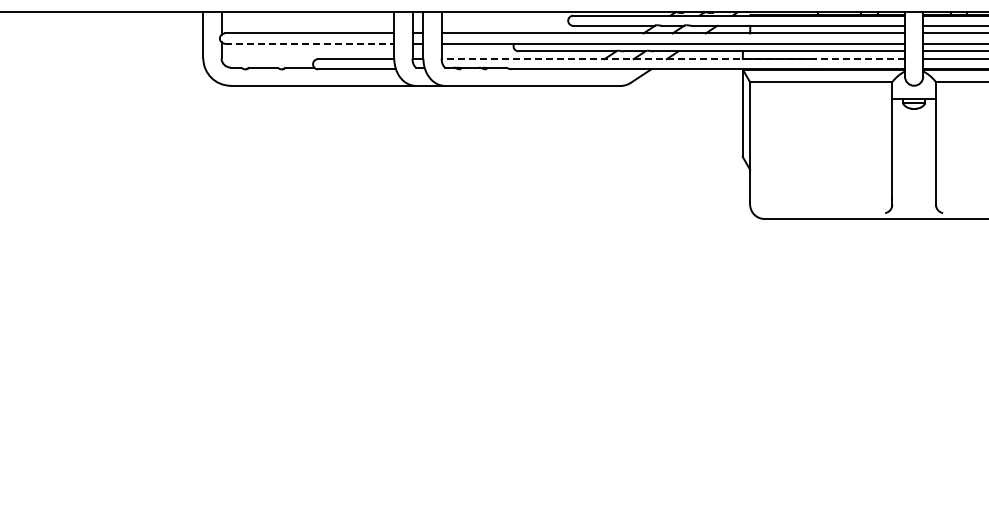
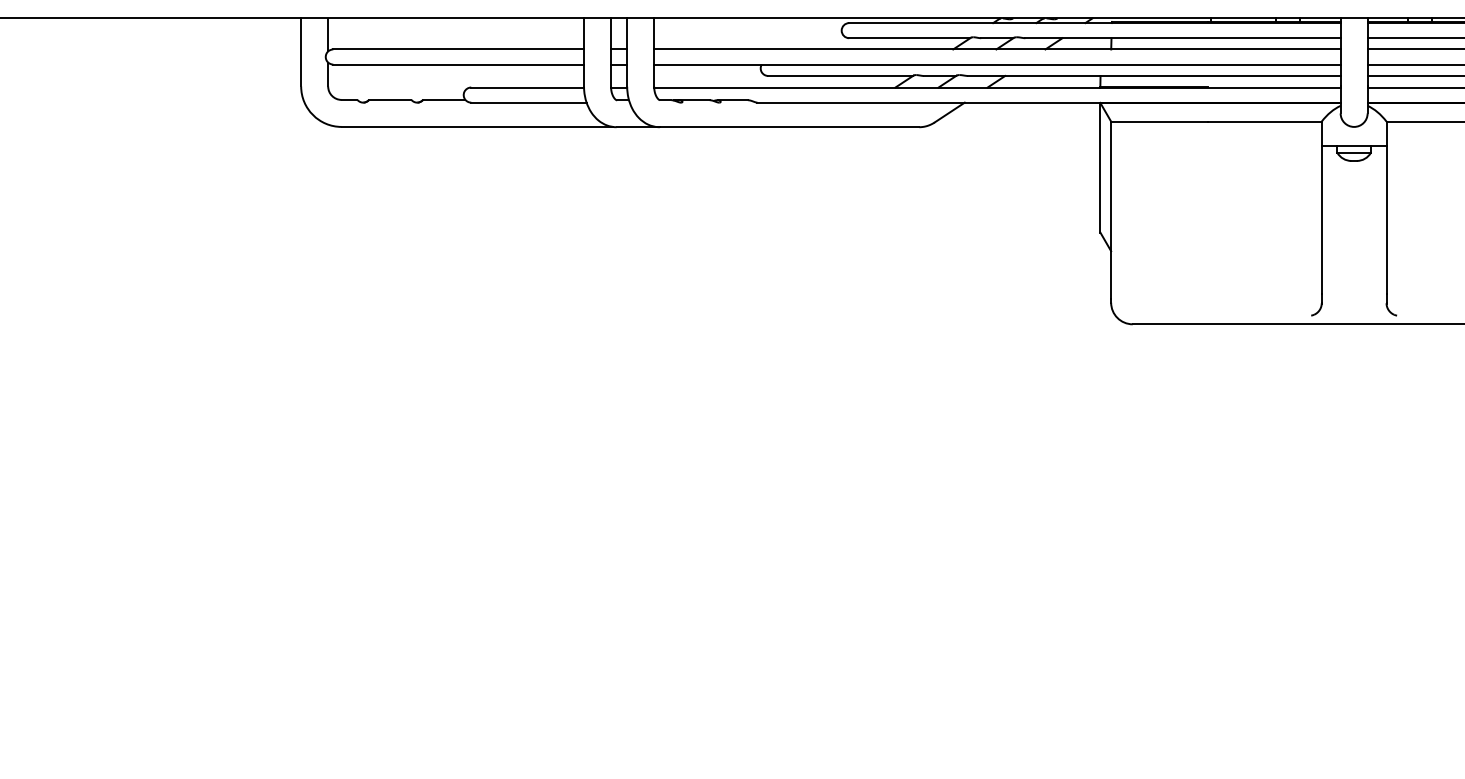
line: (309, 43) -> (458, 64), dashed -> solid
line: (673, 59) -> (997, 88), dashed -> solid

